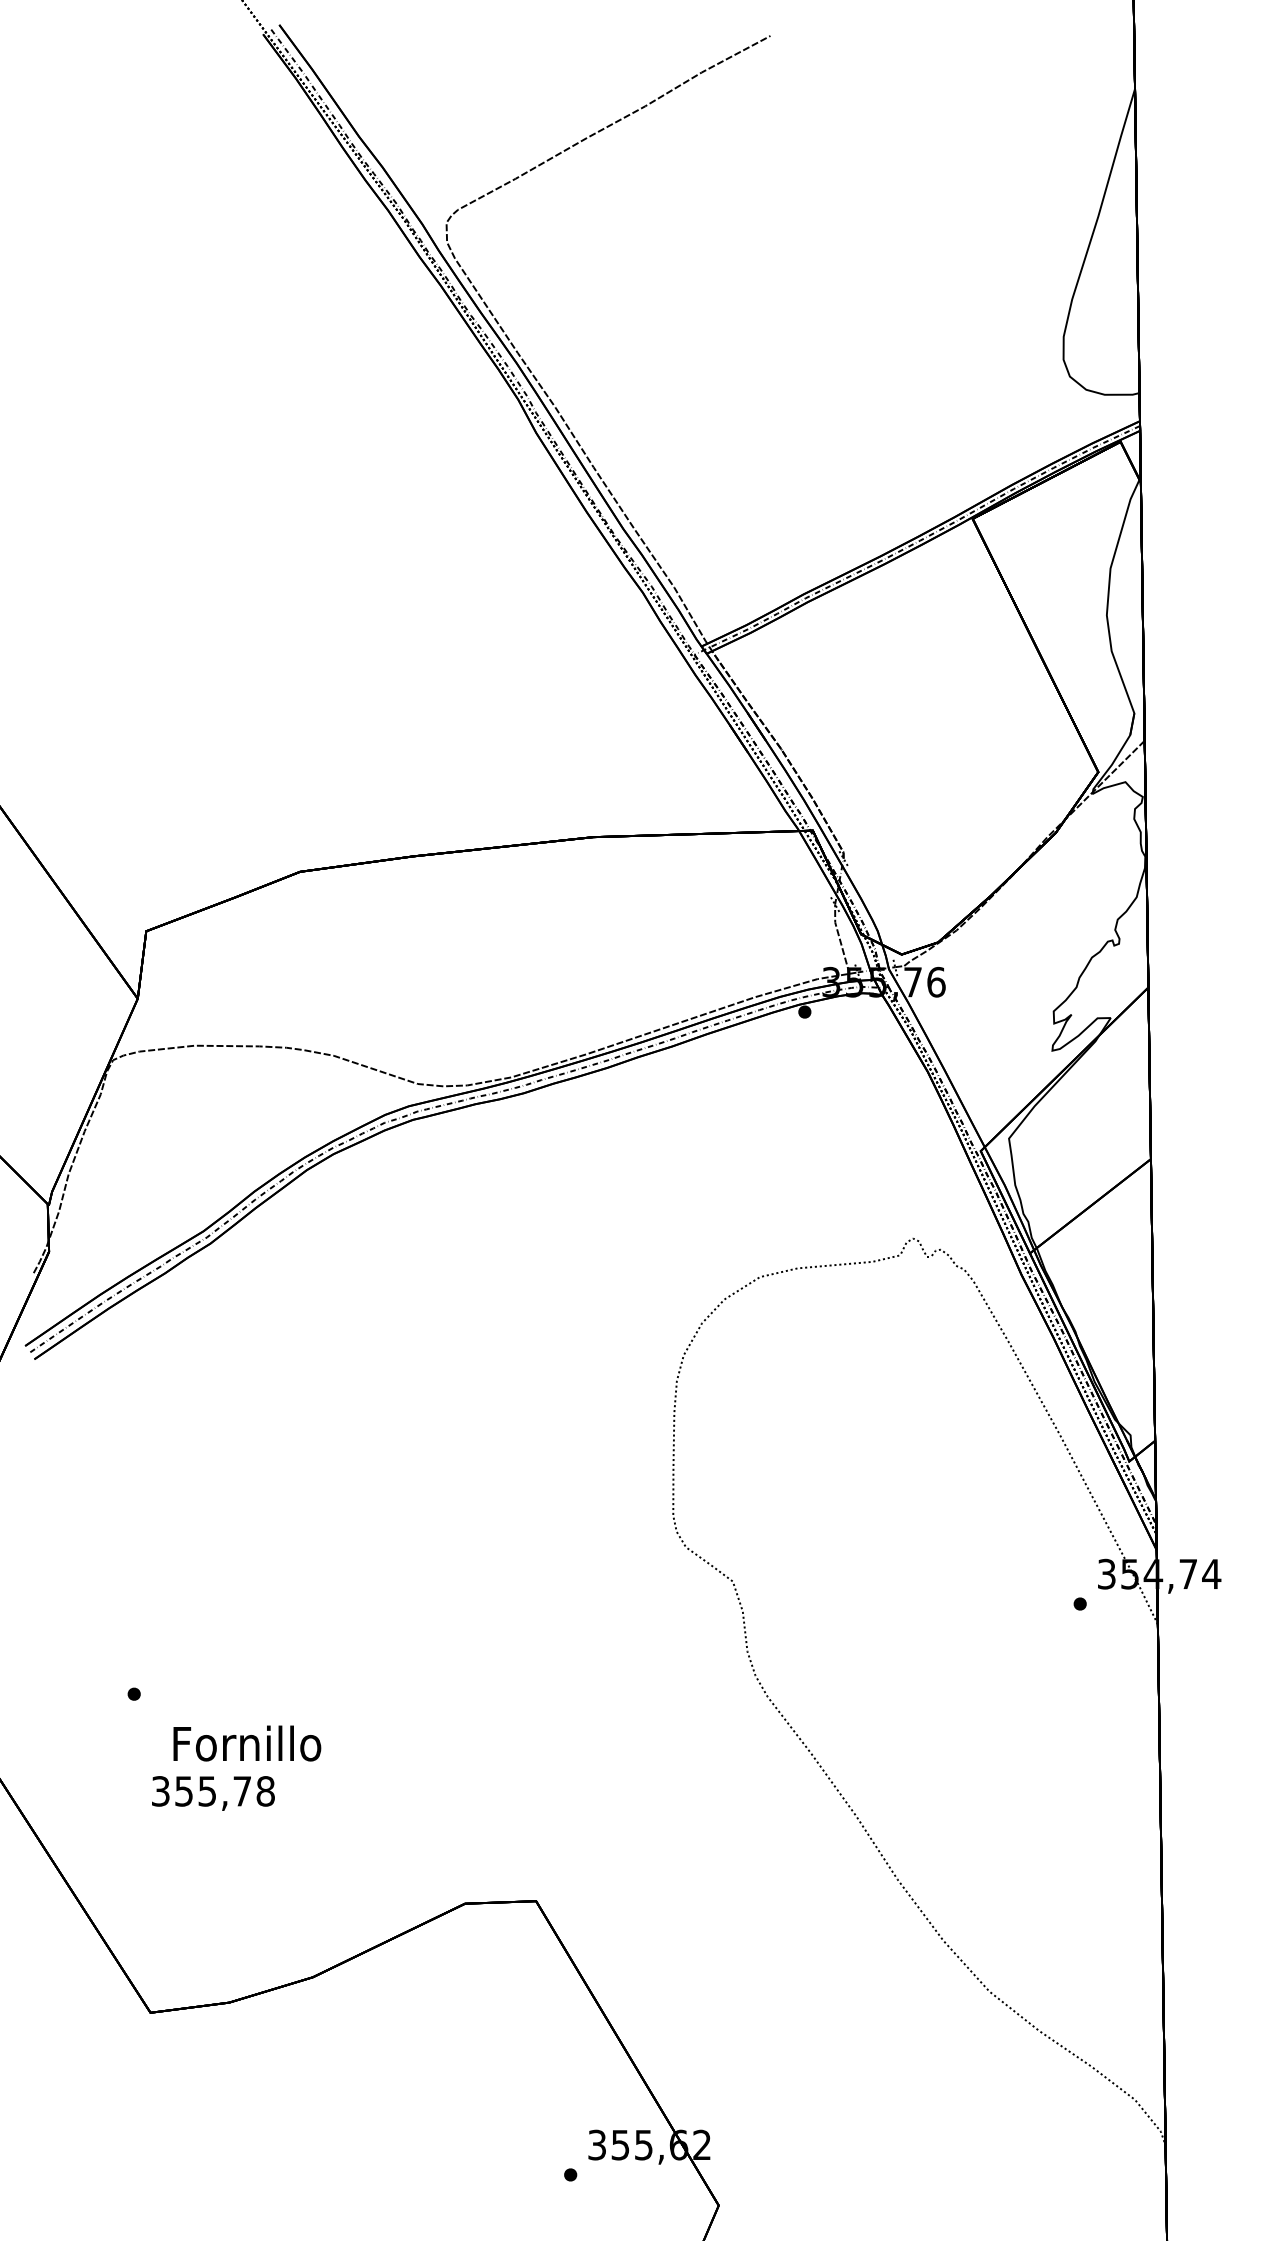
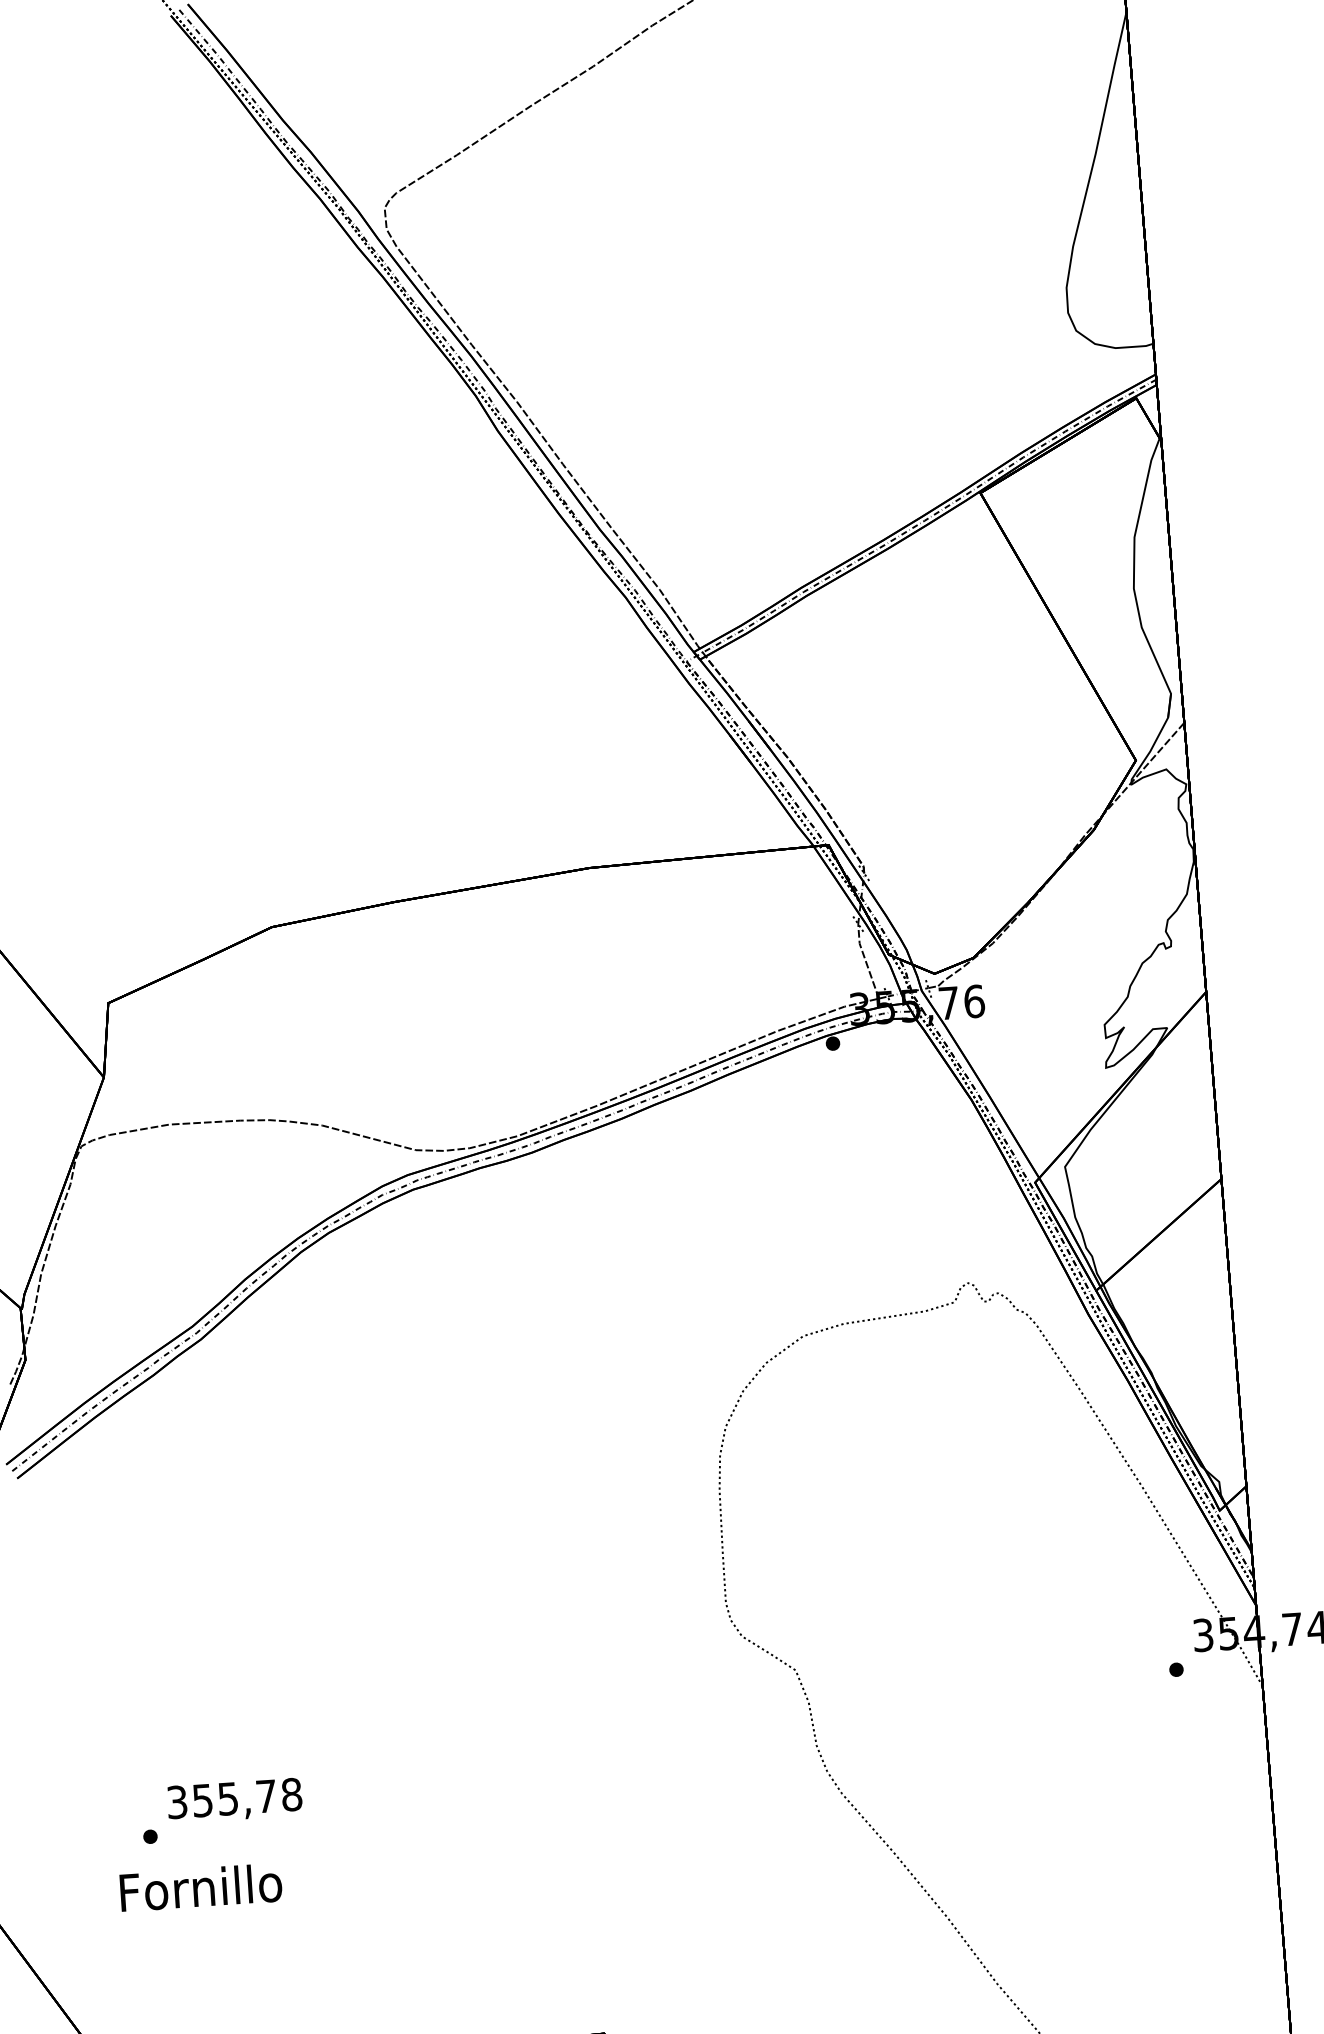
text: (247, 1743) -> (201, 1887), moved
text: (213, 1793) -> (234, 1800), moved

